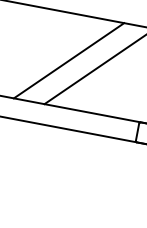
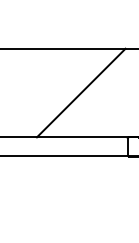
line: (68, 60) -> (51, 92), removed

